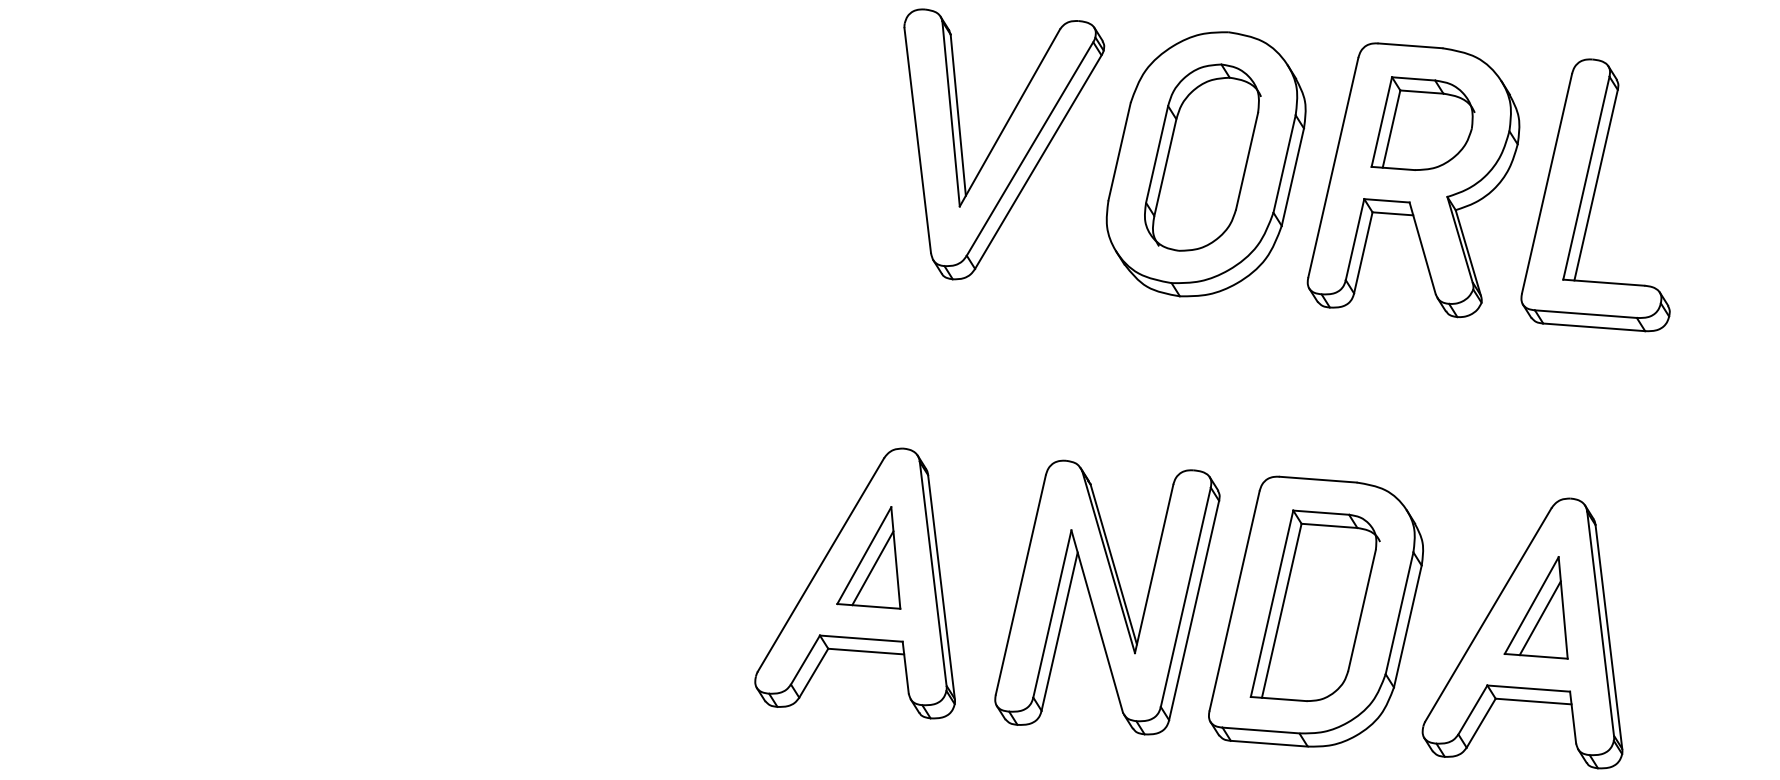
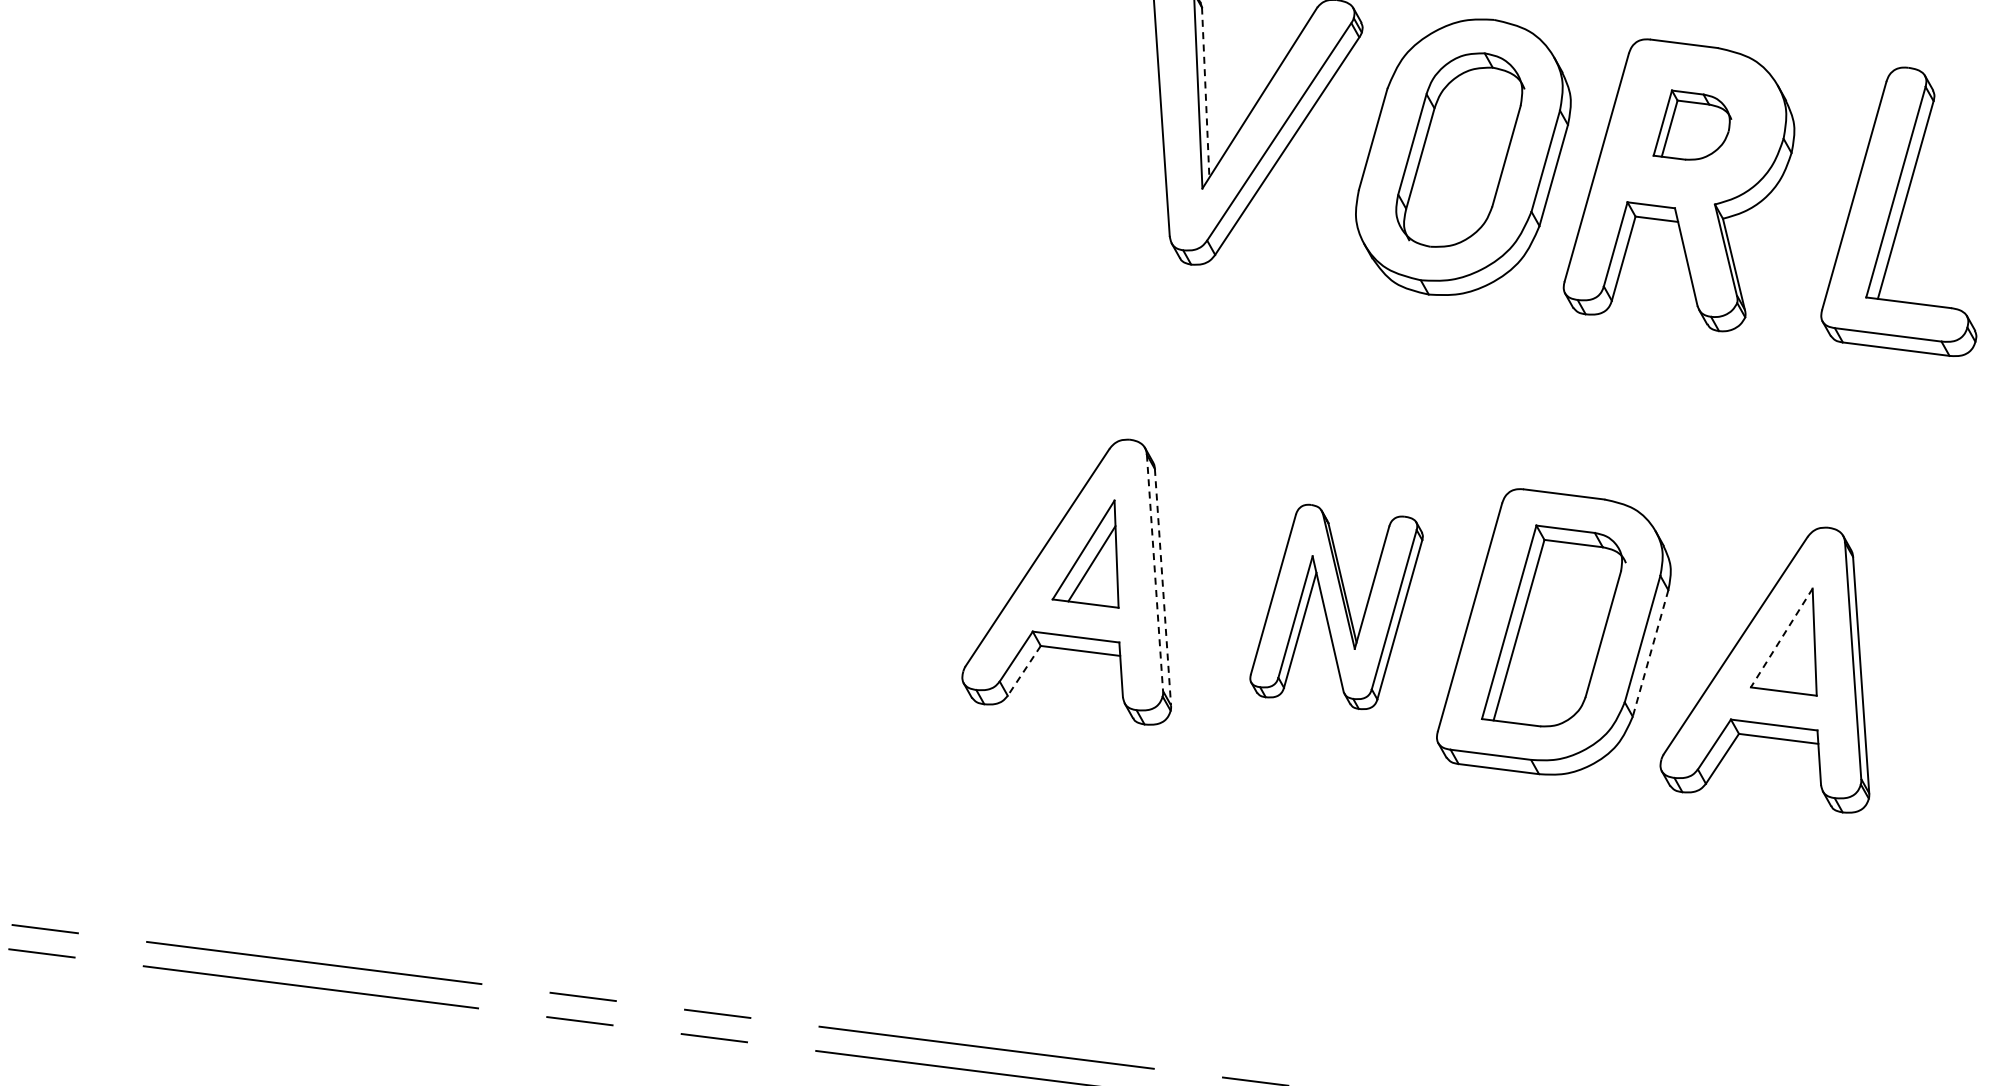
line: (958, 116) -> (1205, 93), solid -> dashed
part: (1422, 122) -> (1692, 124), size x0.7
part: (1589, 196) -> (1898, 211), moved
line: (932, 573) -> (1154, 572), solid -> dashed
line: (941, 587) -> (1162, 587), solid -> dashed
part: (1107, 597) -> (1336, 606), size x0.7
line: (1531, 606) -> (1781, 638), solid -> dashed
line: (1539, 618) -> (1789, 651), removed
line: (1407, 626) -> (1650, 653), solid -> dashed
line: (813, 672) -> (1024, 670), solid -> dashed

